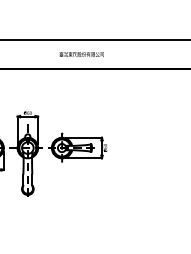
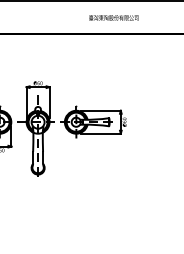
text: (81, 54) -> (113, 17), moved

